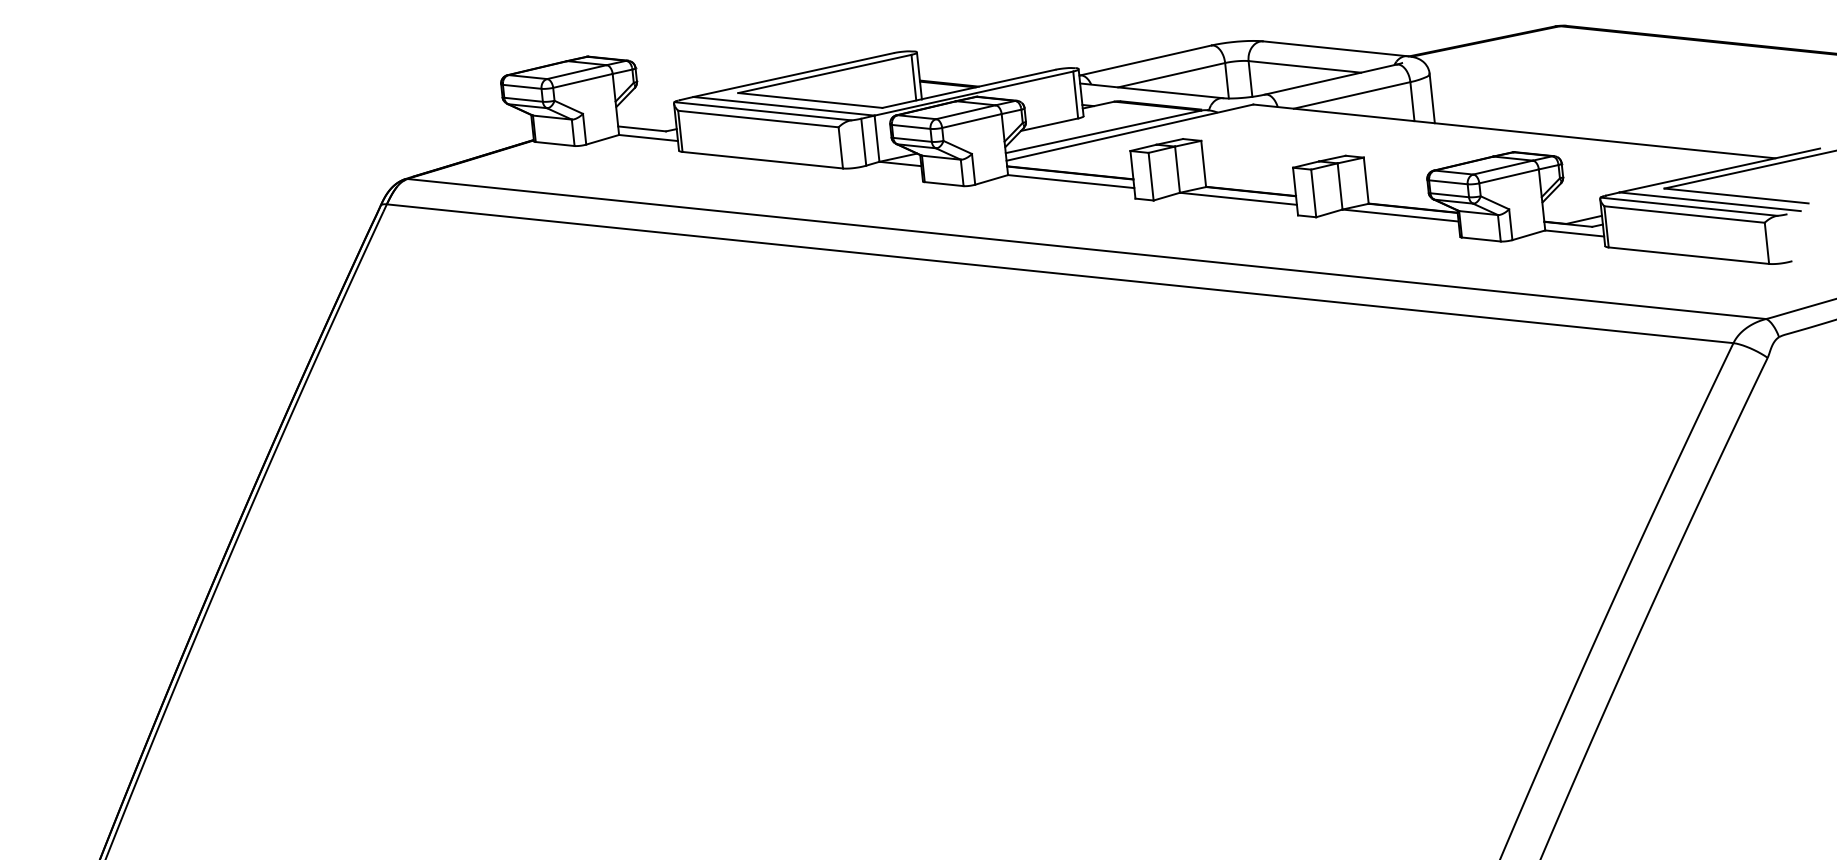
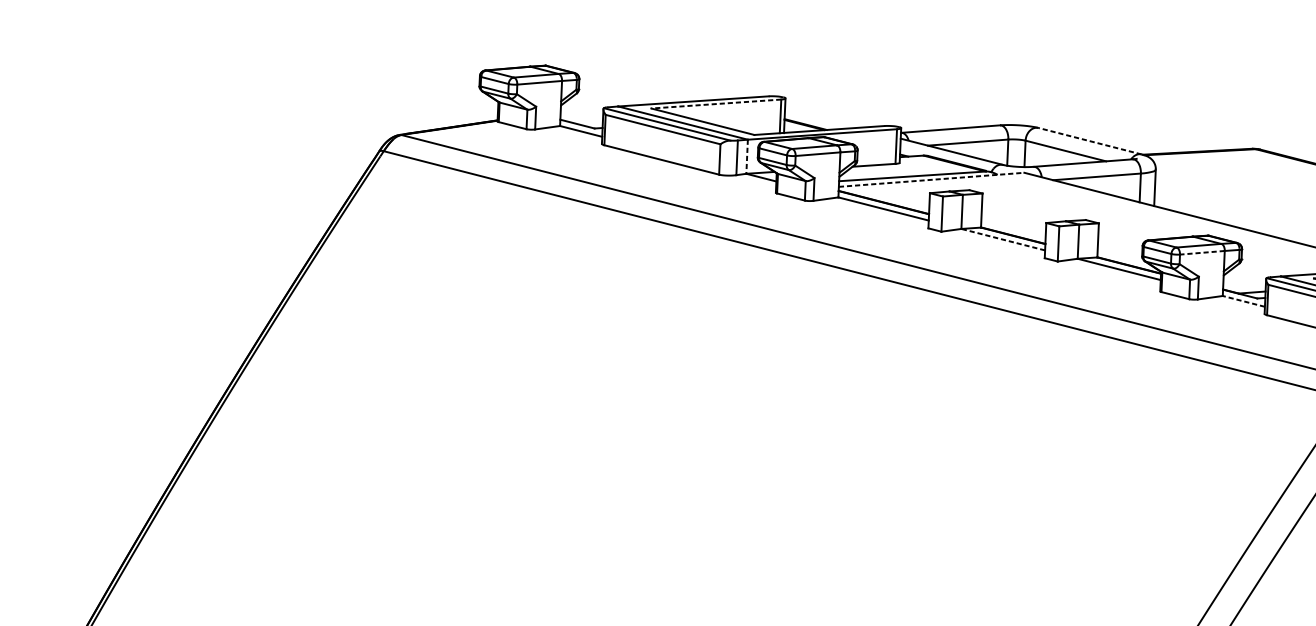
line: (1335, 48) -> (1090, 140), solid -> dashed
line: (824, 73) -> (716, 103), solid -> dashed
line: (1130, 132) -> (932, 179), solid -> dashed
line: (877, 139) -> (747, 157), solid -> dashed
line: (1509, 176) -> (1202, 252), solid -> dashed
line: (1238, 198) -> (1003, 239), solid -> dashed
line: (1574, 233) -> (1243, 301), solid -> dashed

